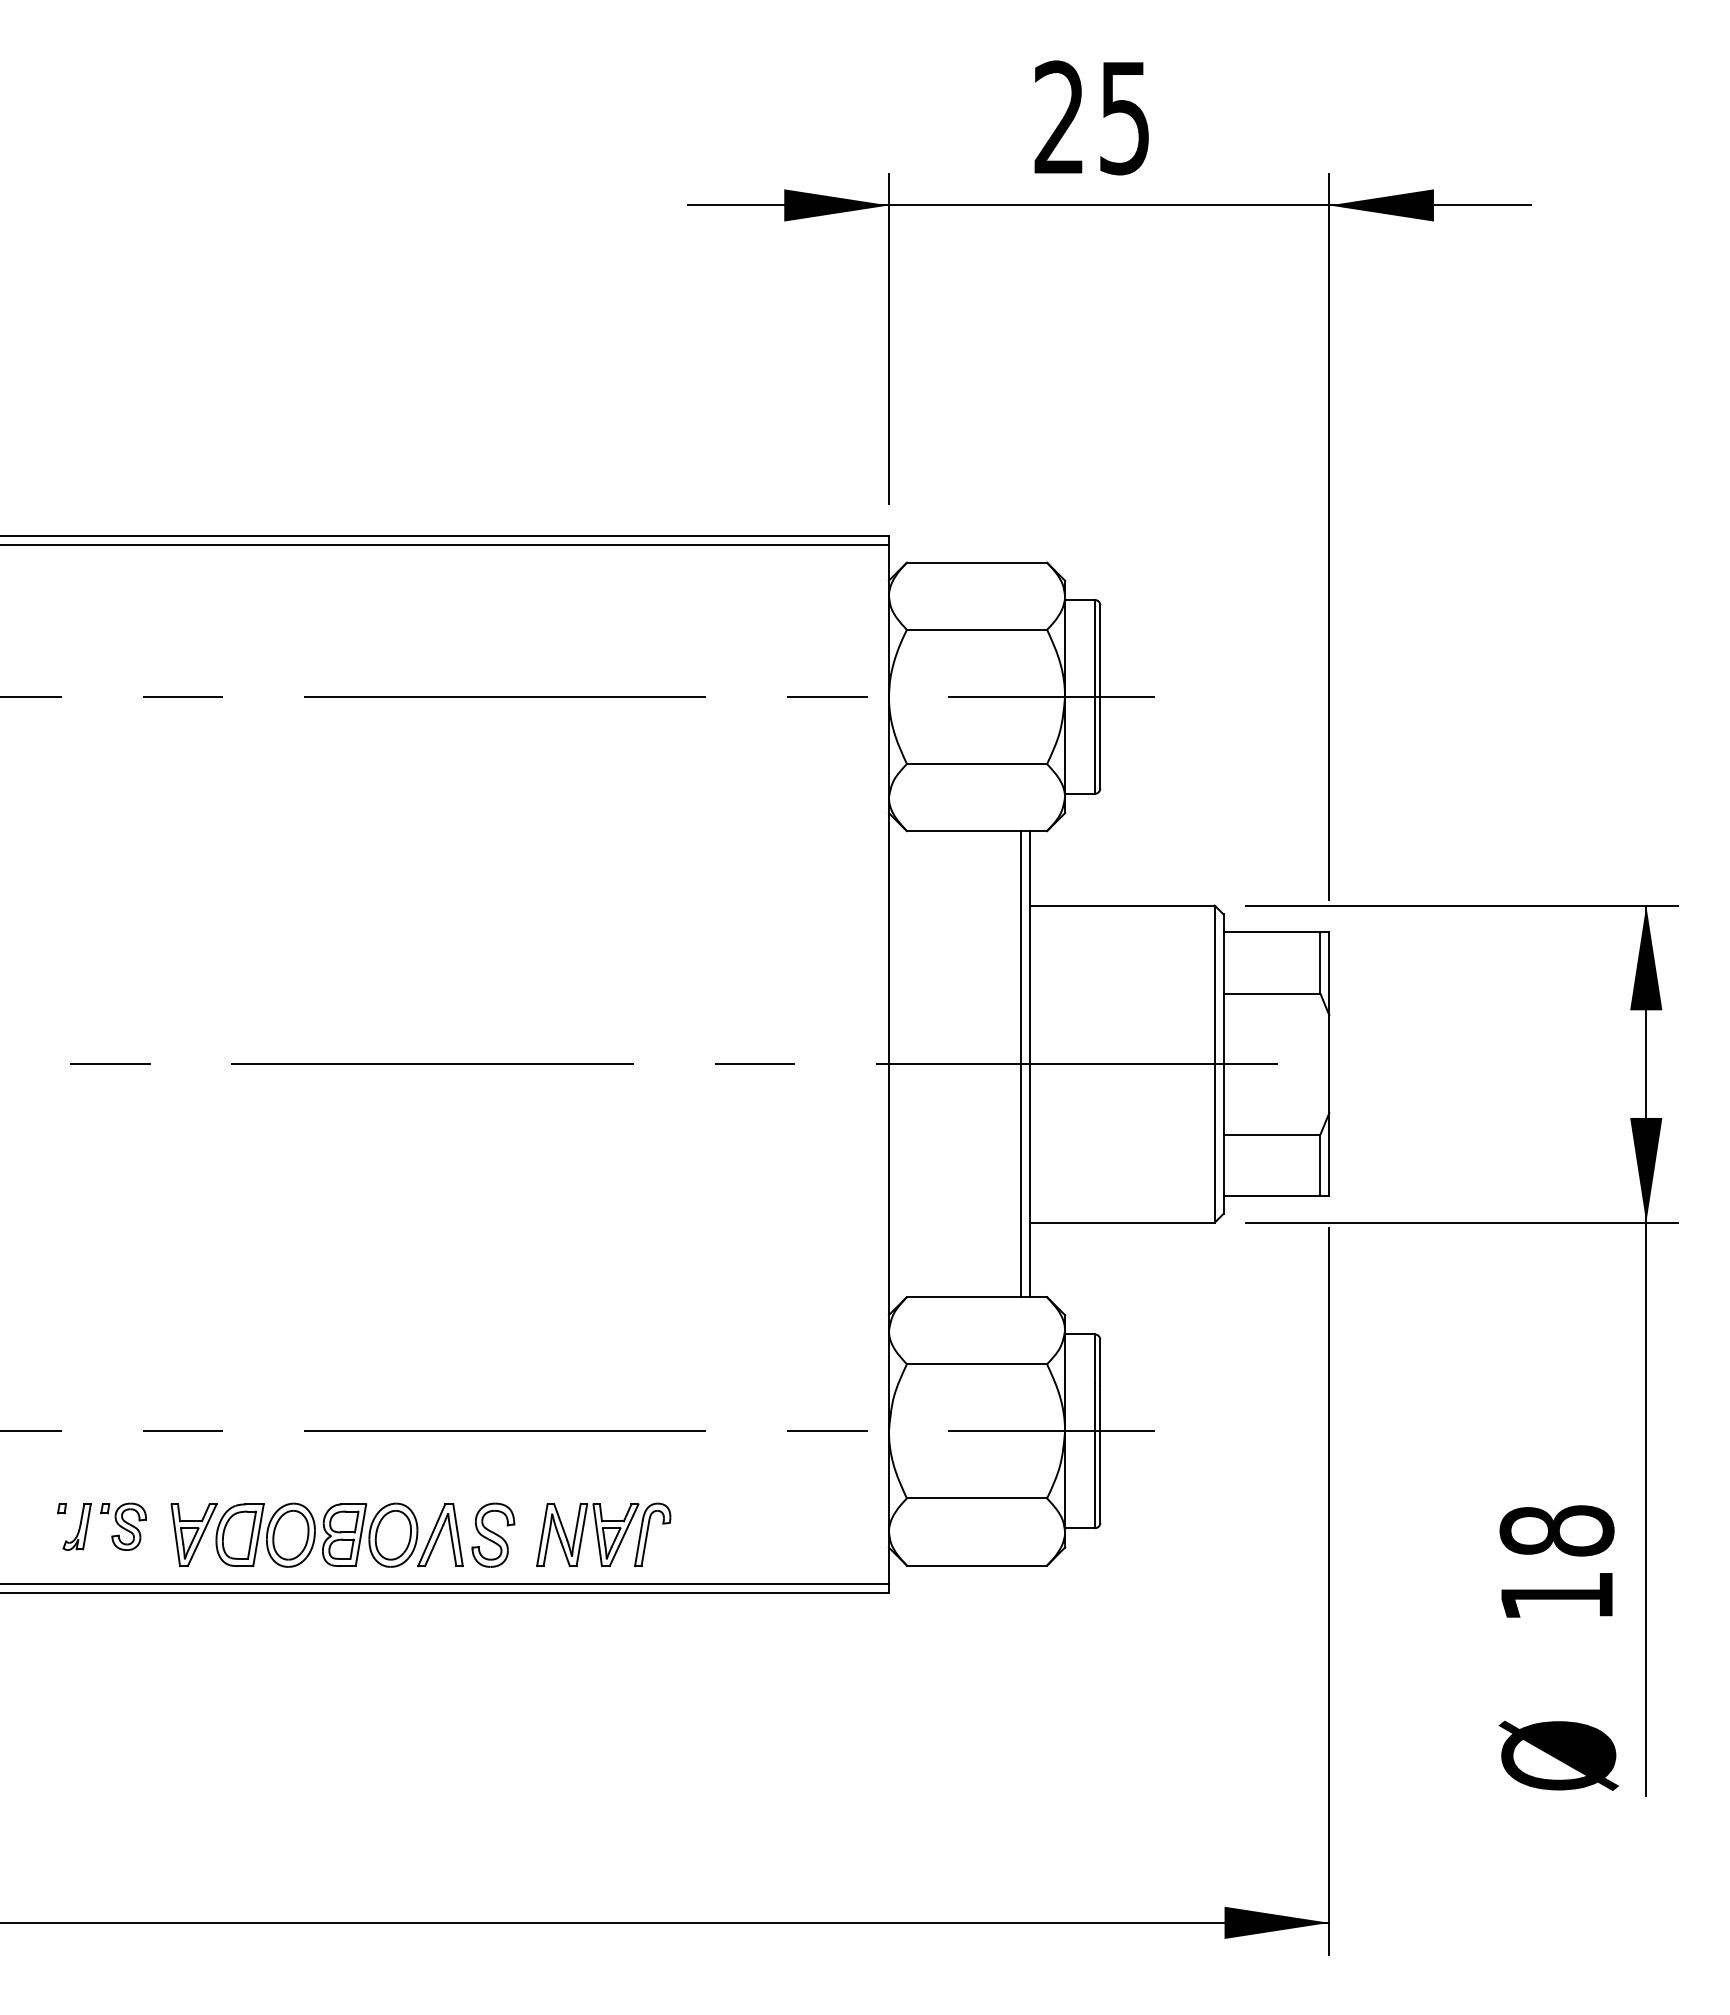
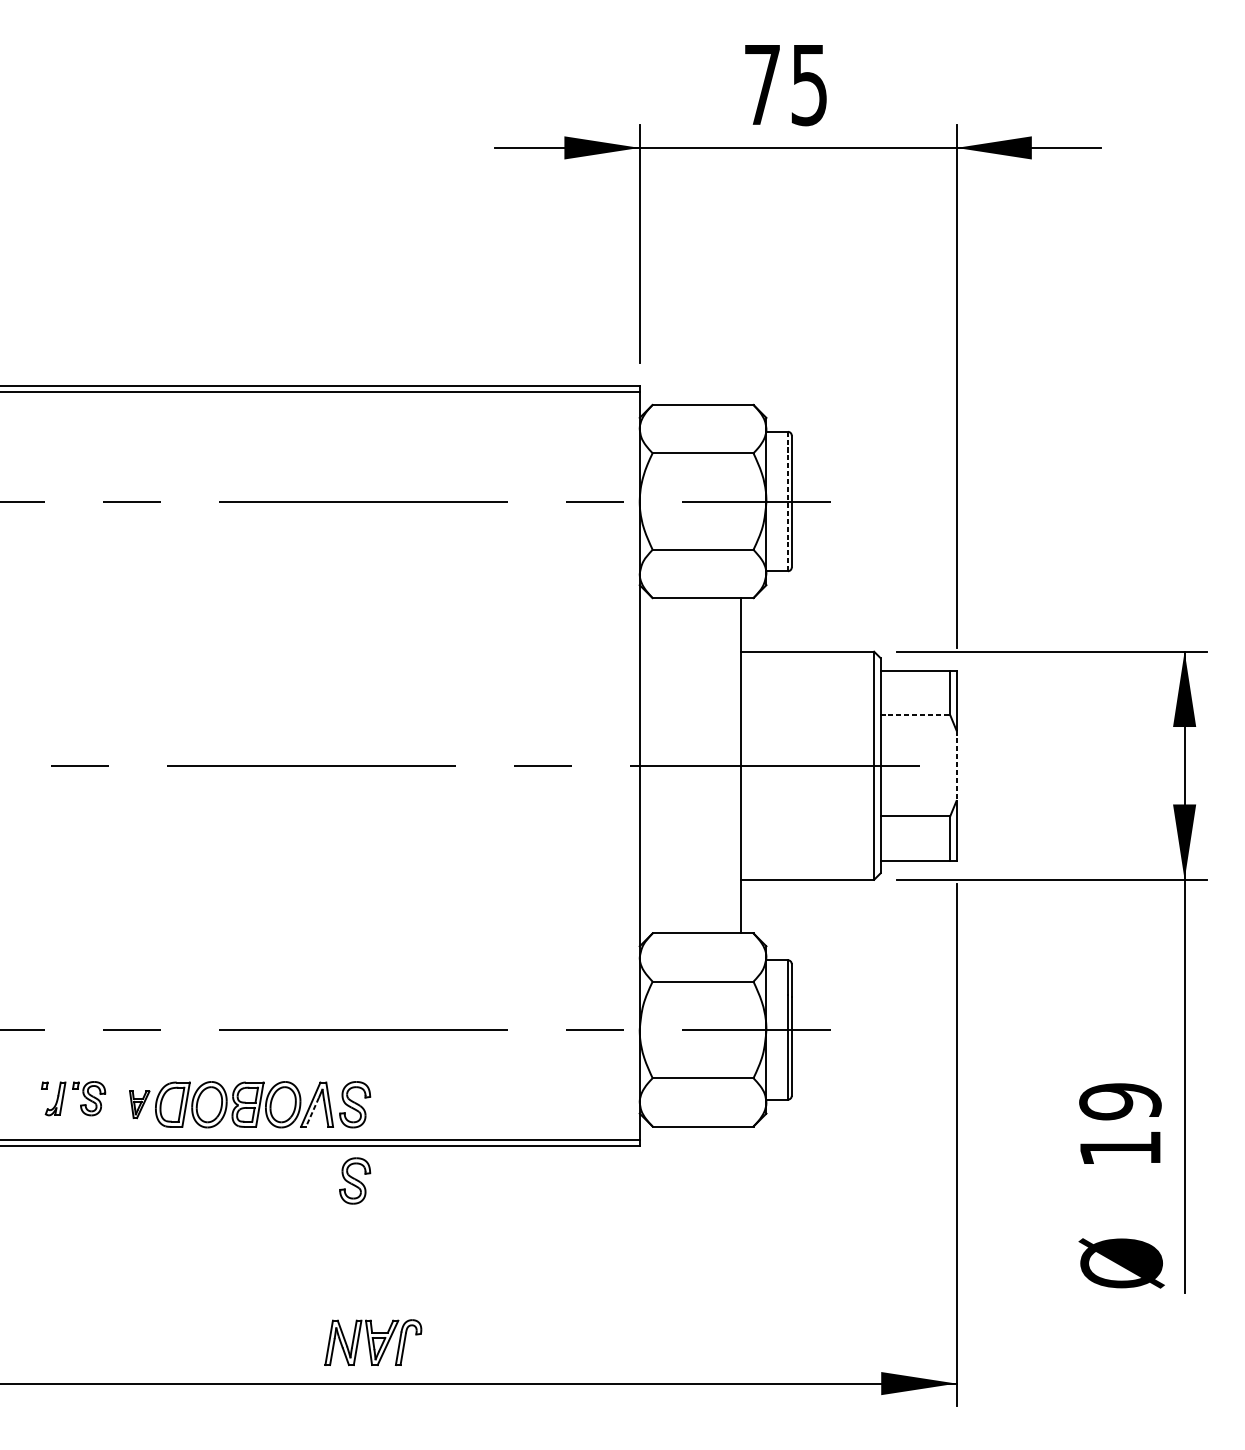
text: (1058, 116) -> (761, 83), 25 -> 75
line: (1095, 696) -> (788, 501), solid -> dashed
line: (1272, 993) -> (915, 714), solid -> dashed
line: (1021, 1064) -> (735, 766), removed
line: (1329, 1064) -> (956, 766), solid -> dashed
text: (1556, 1531) -> (1120, 1102), 18 -> 19
part: (603, 1534) -> (373, 1342), moved
part: (193, 1535) -> (139, 1104), size x0.6
line: (433, 1546) -> (312, 1112), solid -> dashed
part: (493, 1640) -> (355, 1180), added

